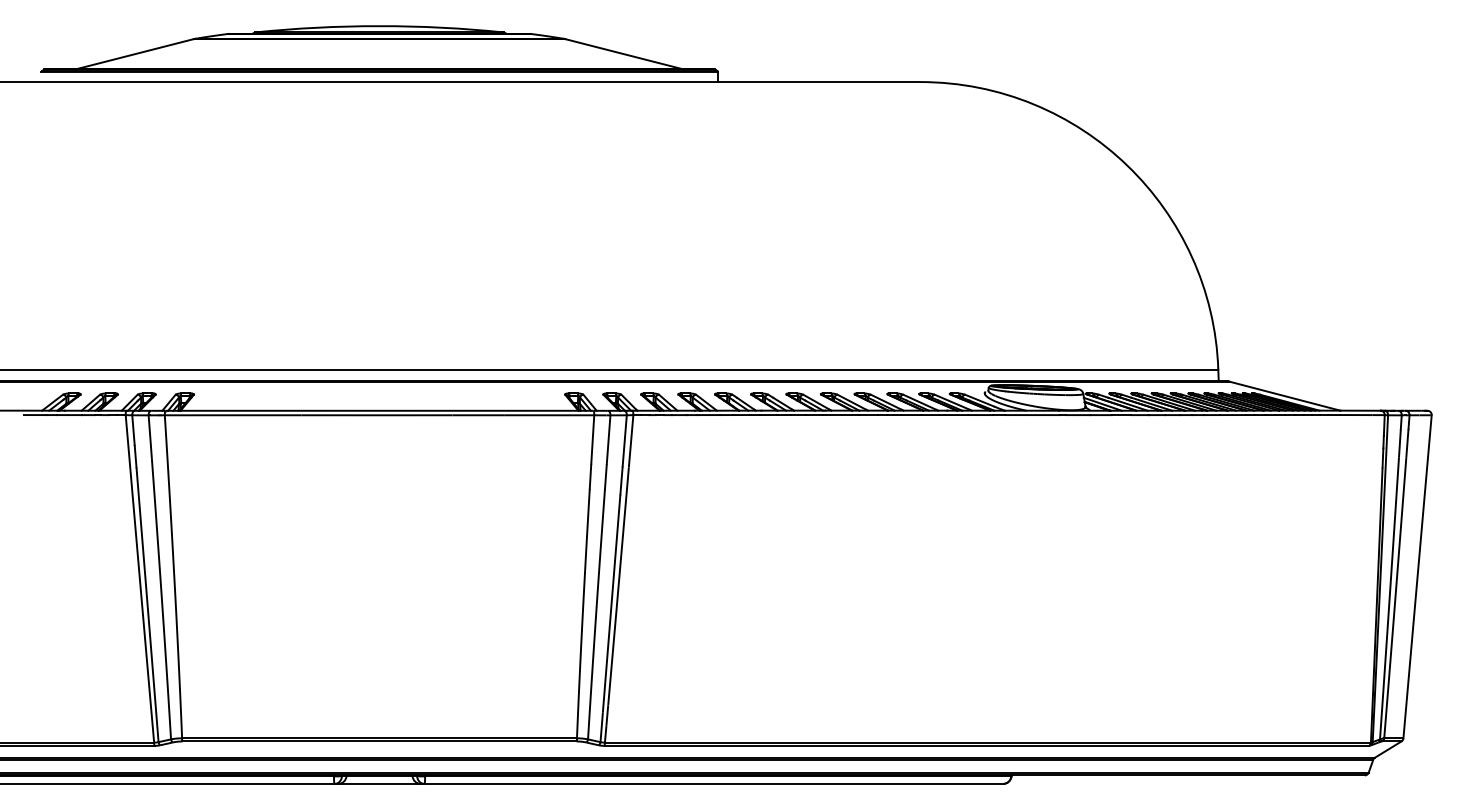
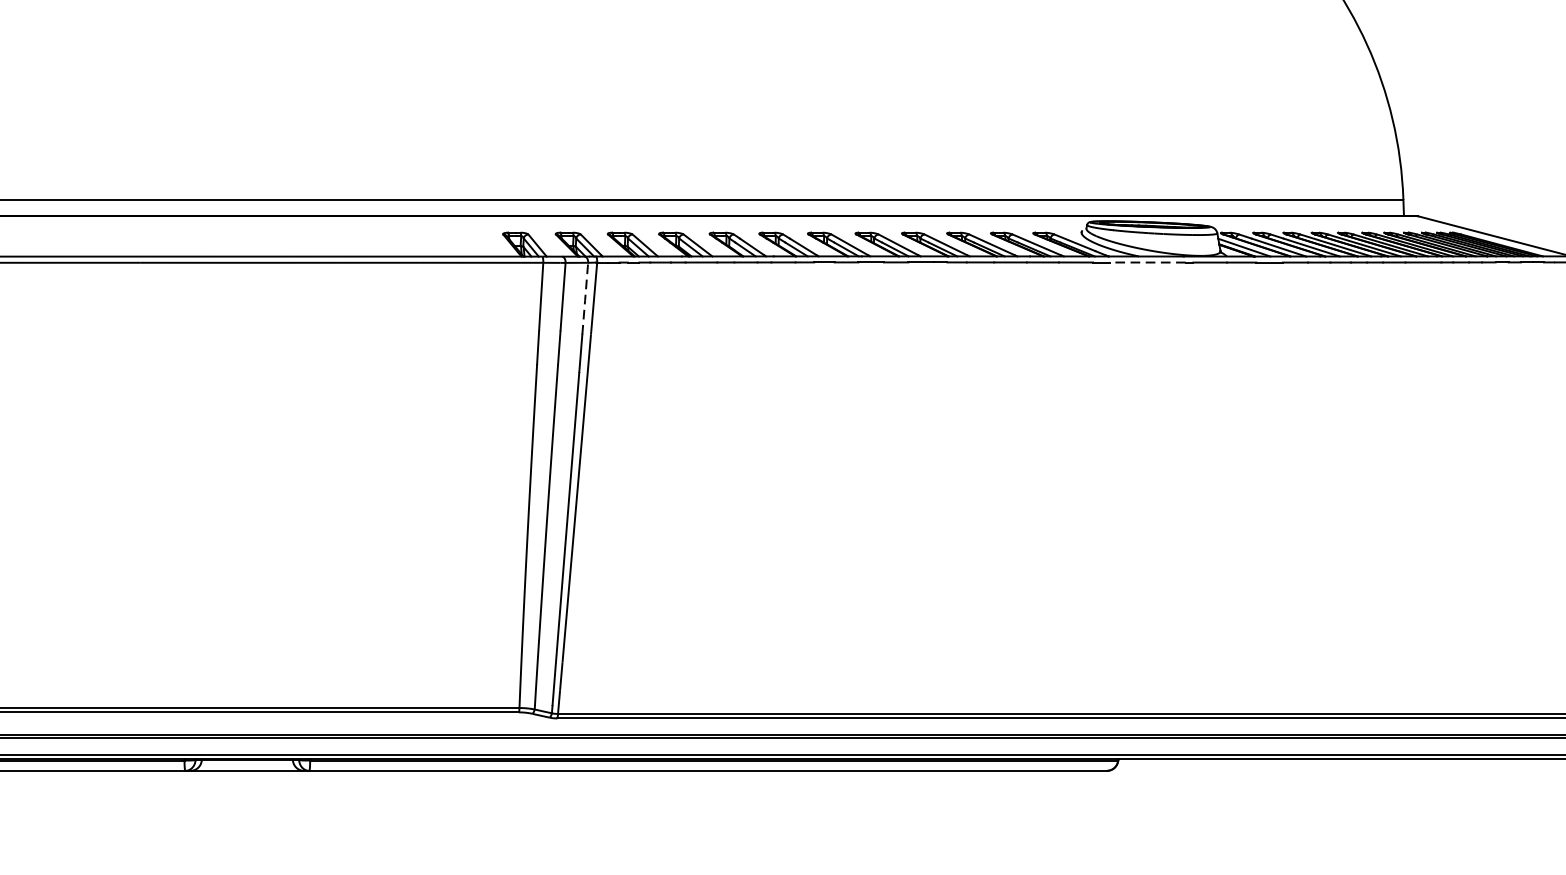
line: (1032, 415) -> (1147, 263), solid -> dashed
line: (624, 441) -> (584, 298), solid -> dashed

